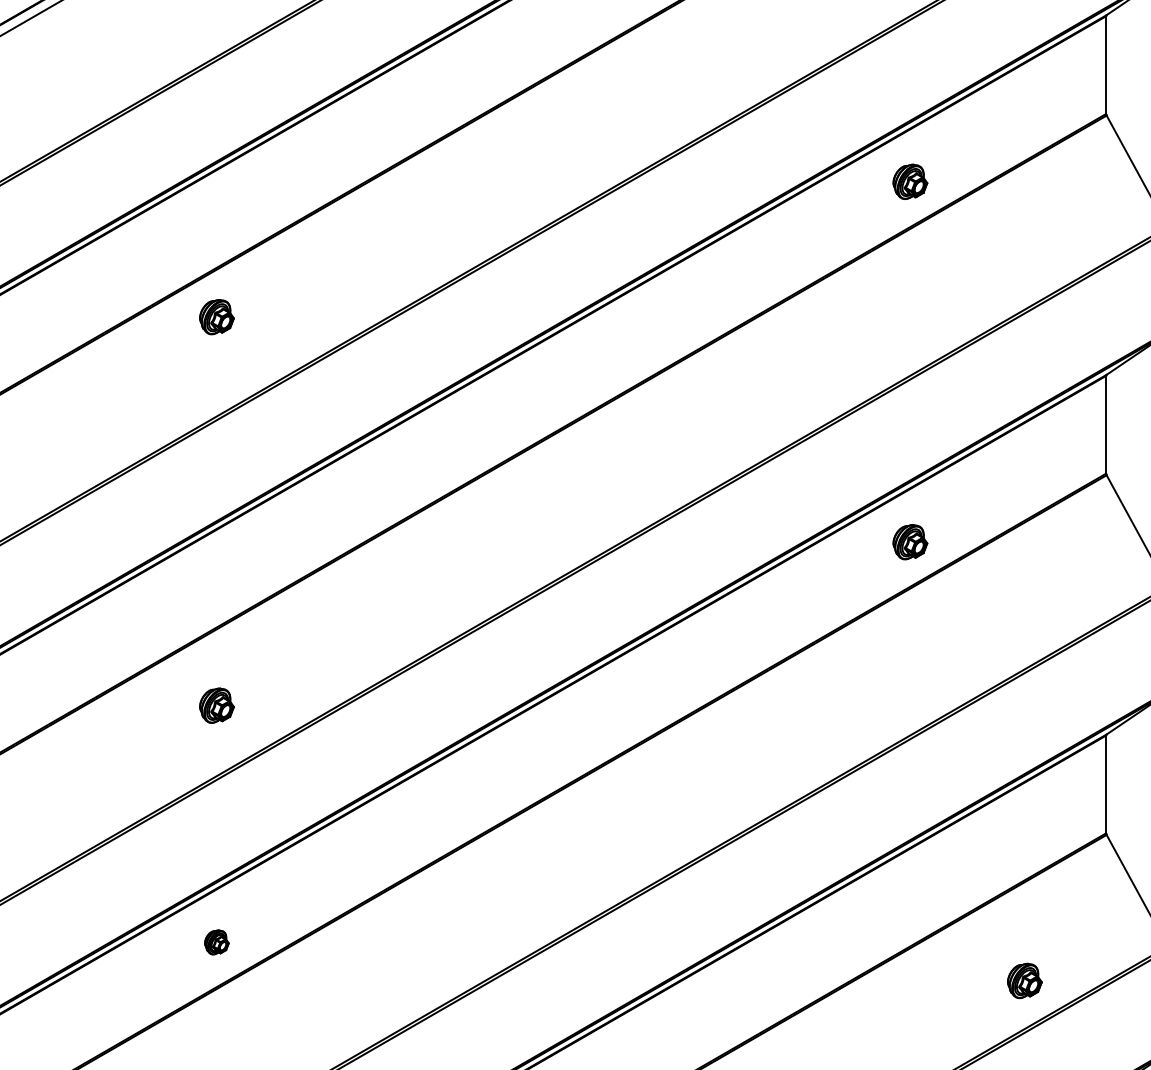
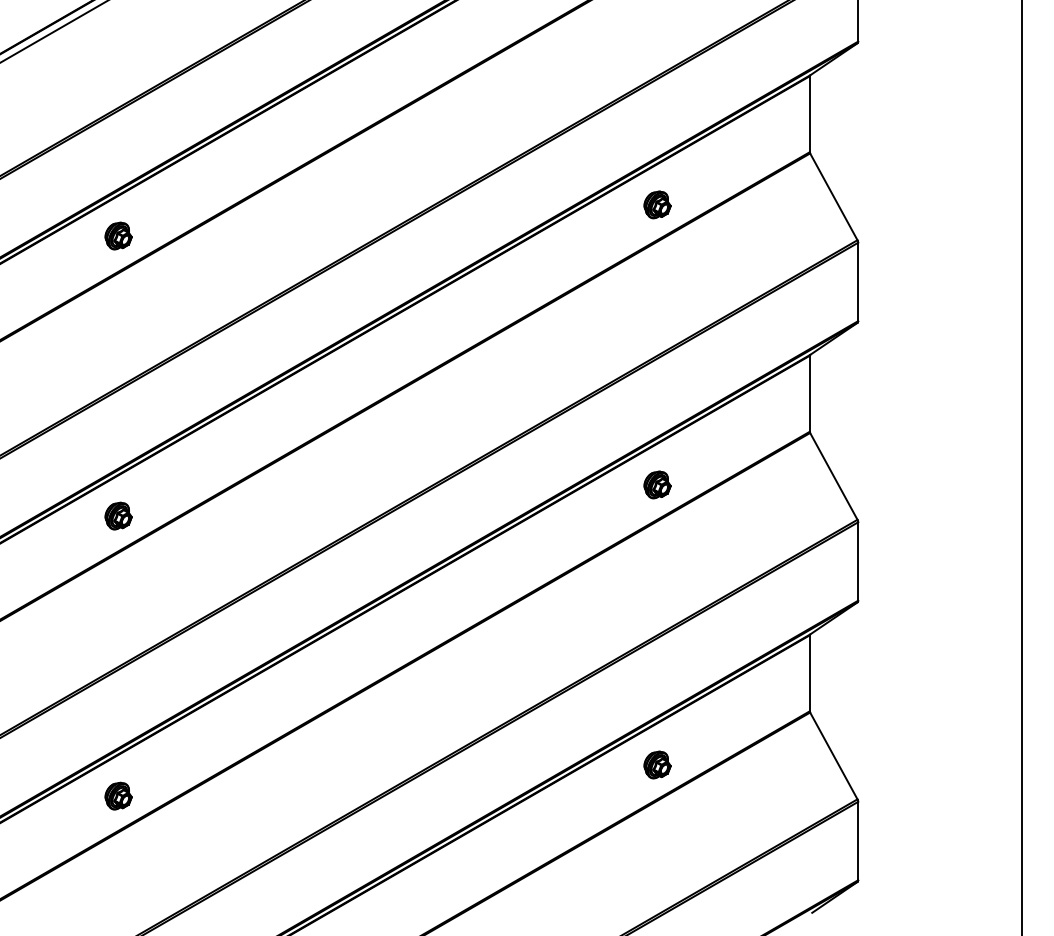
part: (216, 316) -> (118, 235), moved
part: (216, 704) -> (118, 515), moved
part: (216, 941) -> (118, 795), size x1.43
part: (1024, 980) -> (657, 764), moved

